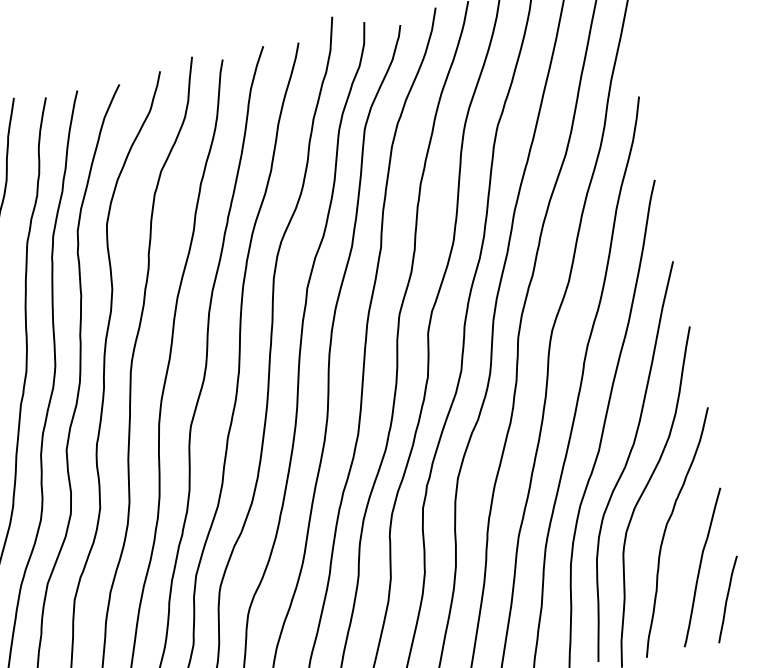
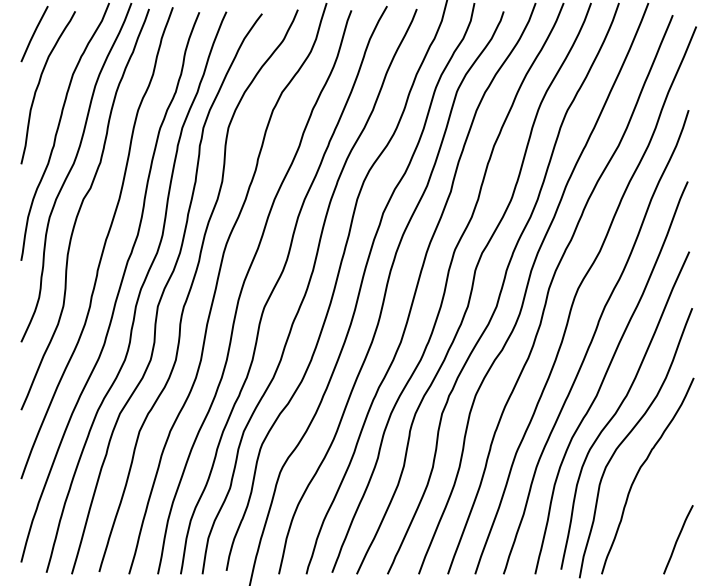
curve: (700, 567) -> (661, 508), removed

